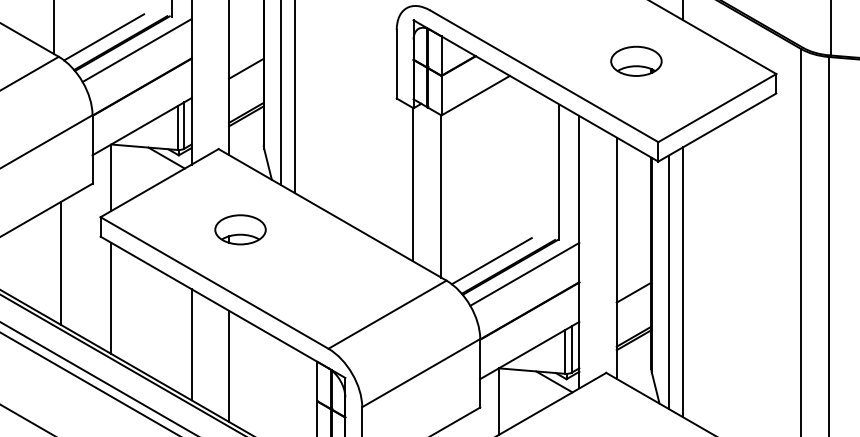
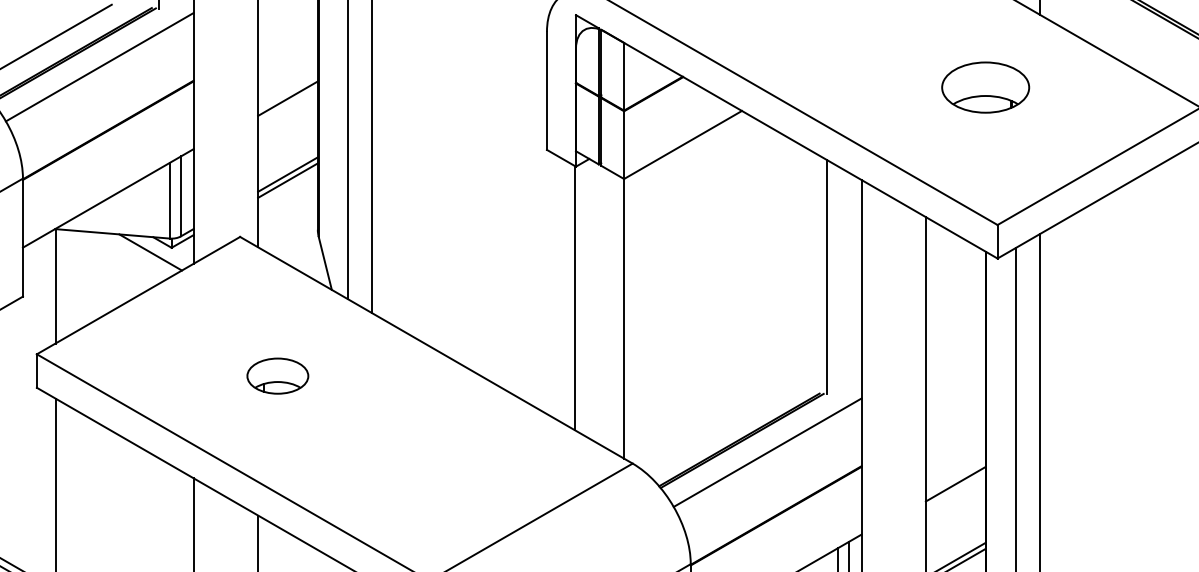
part: (636, 60) -> (985, 86), moved
part: (240, 229) -> (277, 375), size x0.7
line: (491, 261) -> (710, 430), removed

